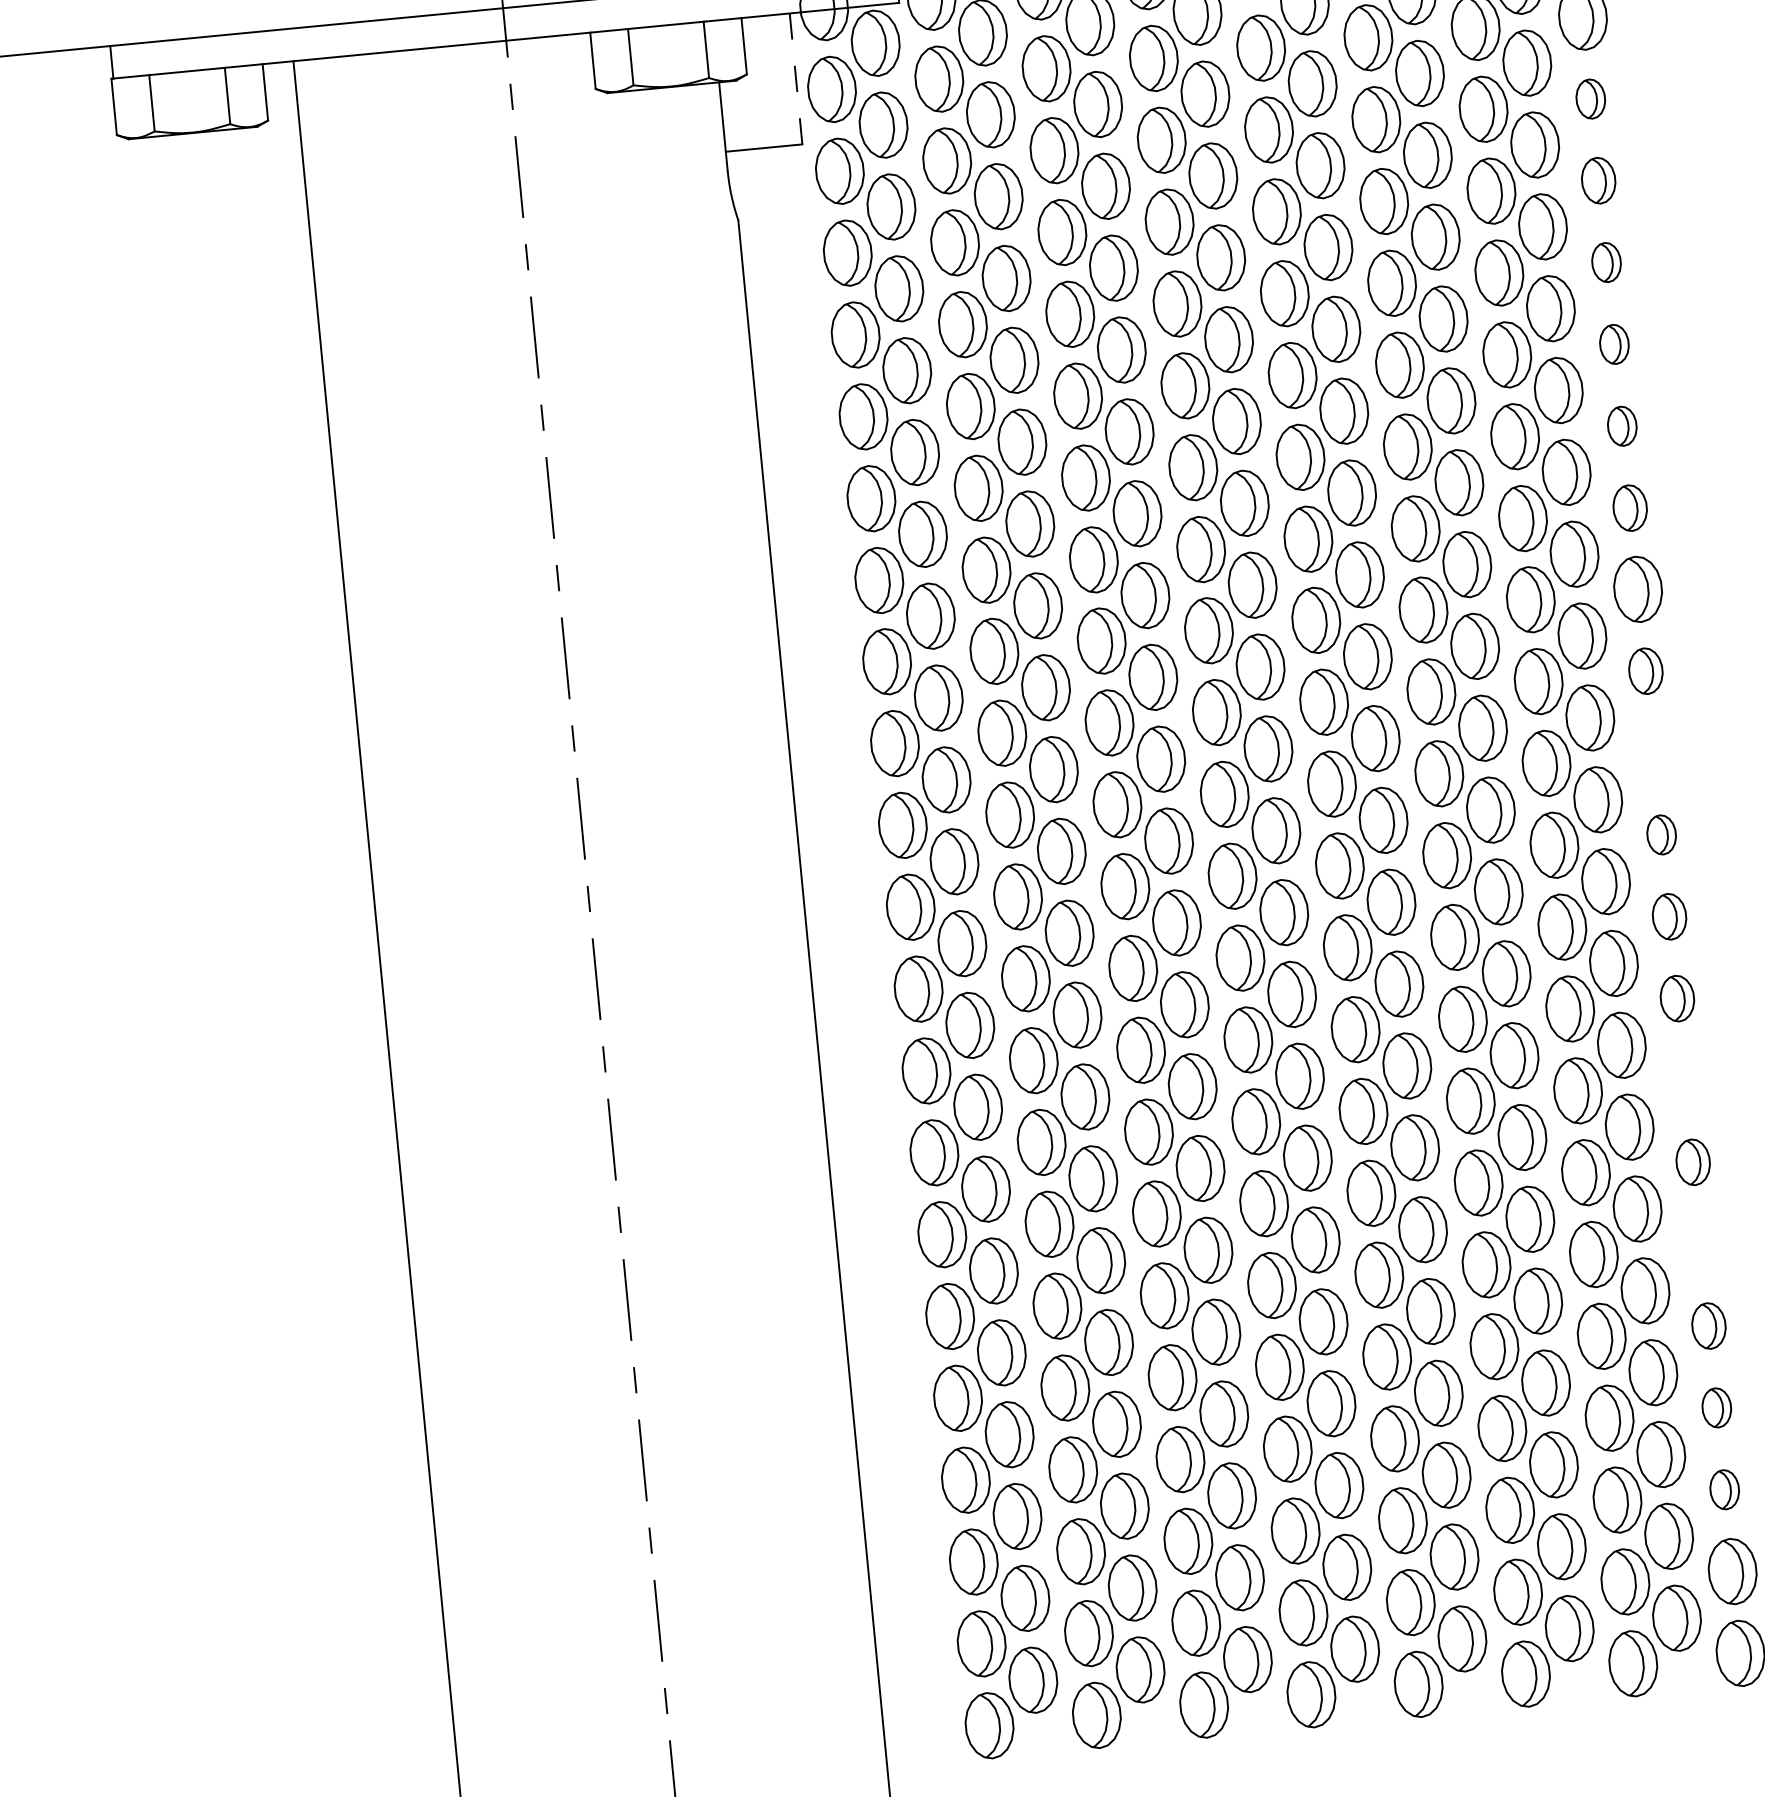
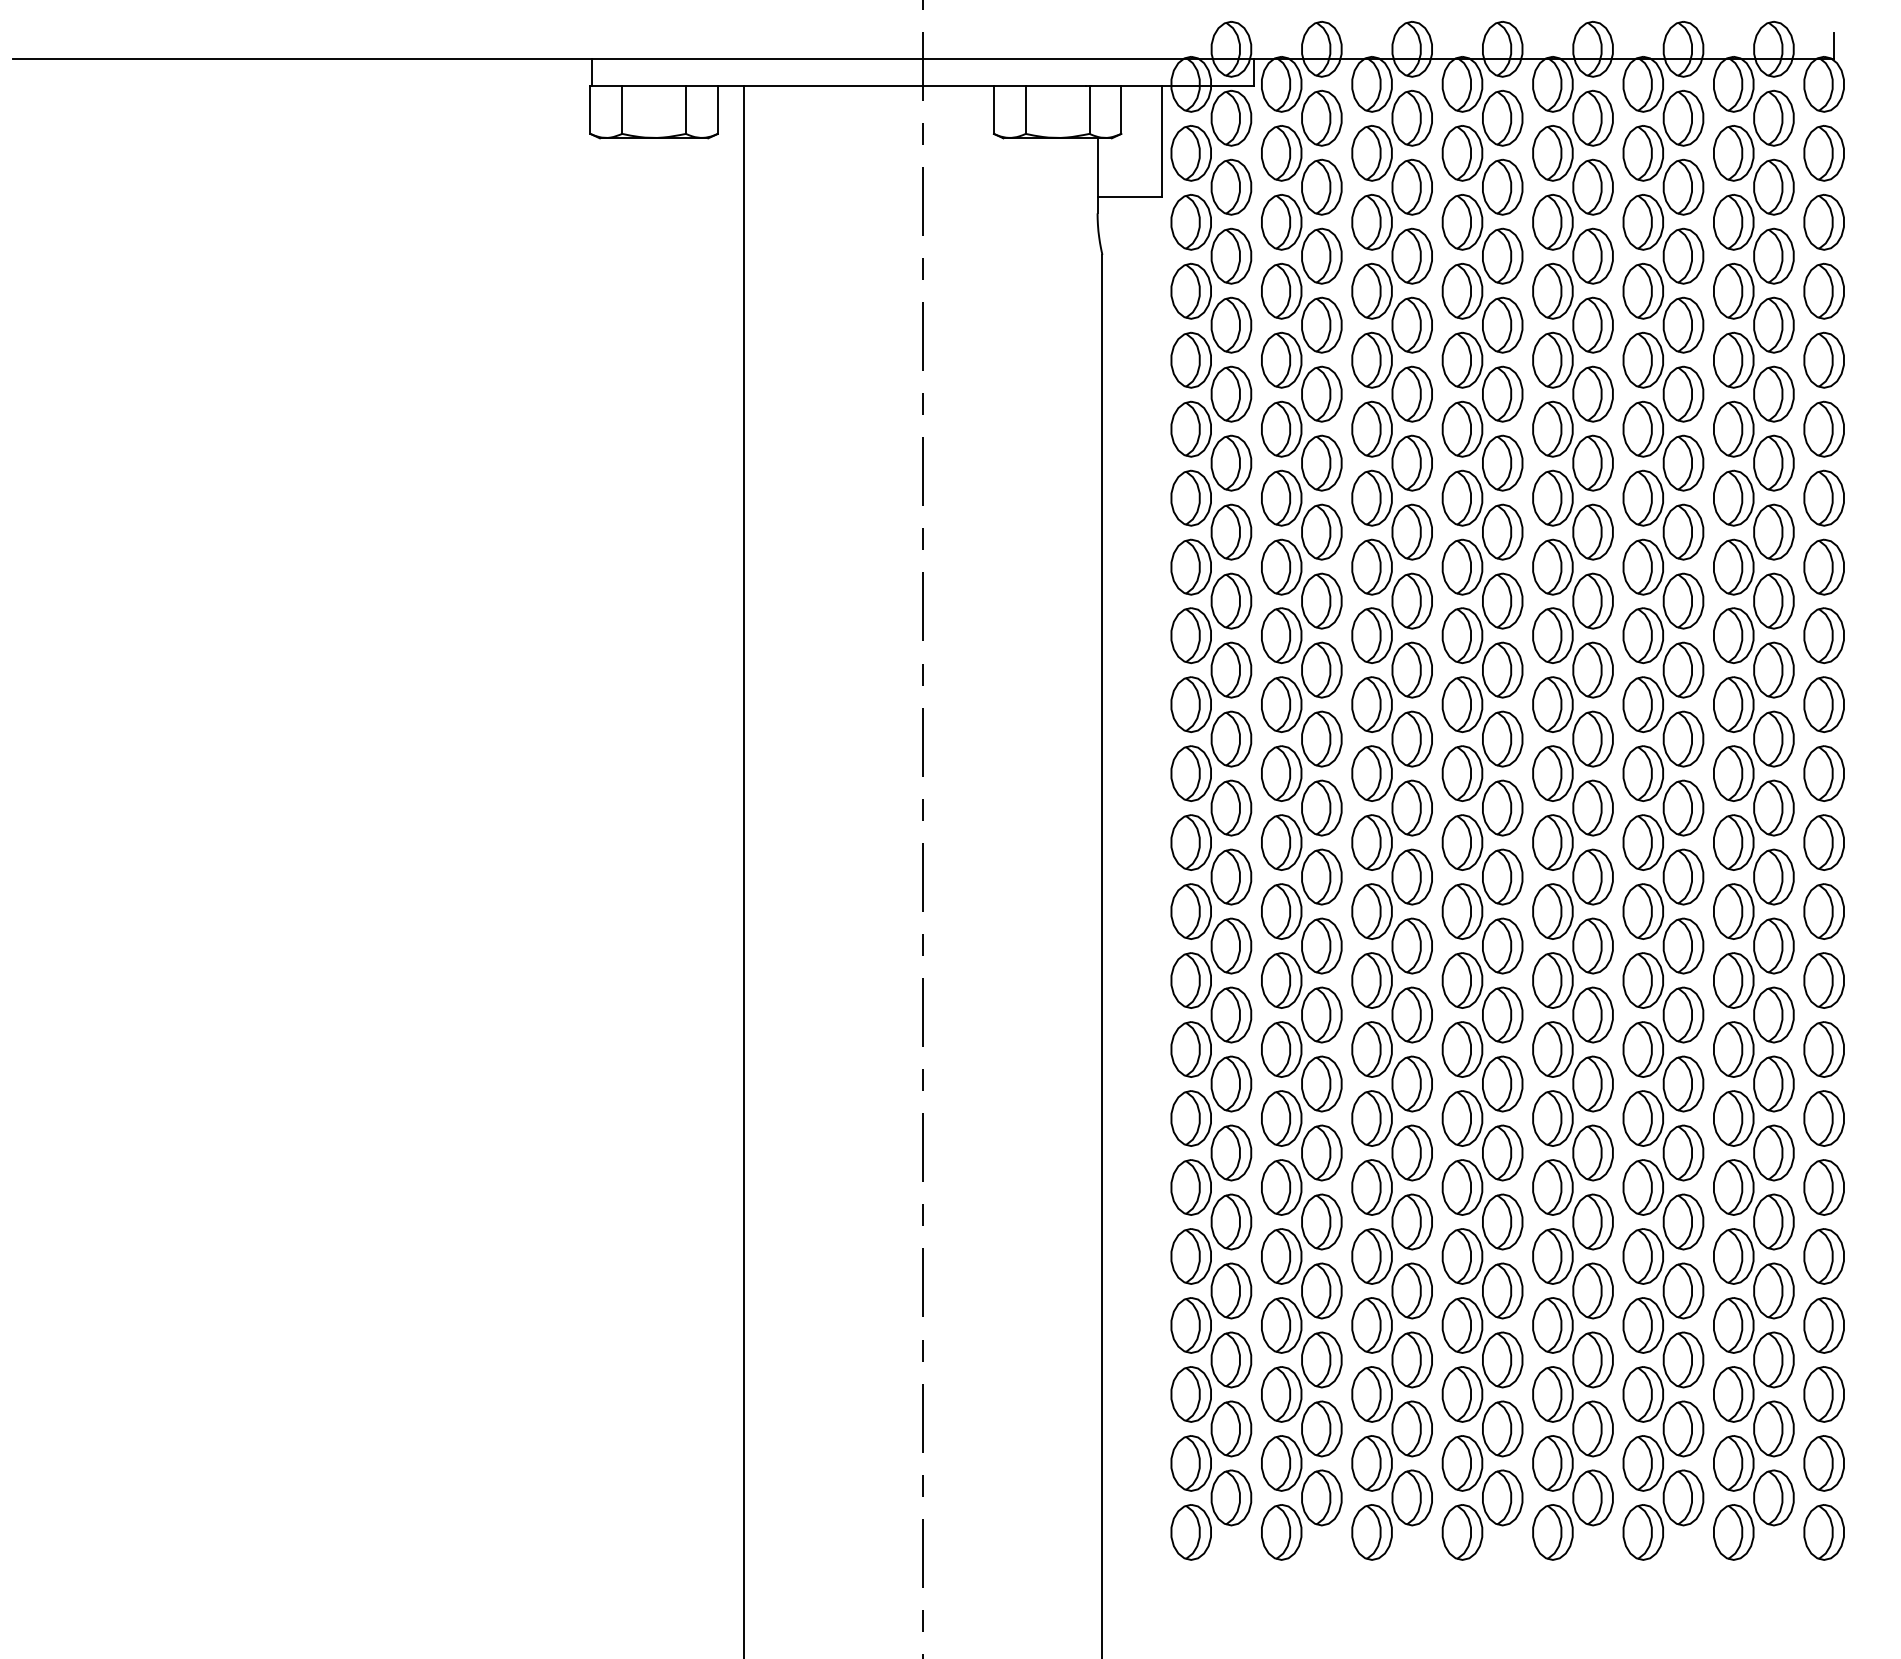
line: (796, 78) -> (1162, 141), dashed -> solid
part: (1590, 99) -> (1823, 222), size x1.67
part: (1597, 179) -> (1823, 290), size x1.43
part: (1605, 261) -> (1823, 359), size x1.67
part: (1613, 343) -> (1823, 428), size x1.67
part: (1621, 425) -> (1823, 497), size x1.67
part: (1629, 507) -> (1823, 566), size x1.43
part: (1645, 671) -> (1823, 704), size x1.43
part: (1653, 753) -> (1823, 773), added
part: (1660, 834) -> (1823, 842), size x1.67
part: (1668, 916) -> (1823, 911), size x1.43
part: (1676, 998) -> (1823, 980), size x1.43
part: (1684, 1080) -> (1823, 1049), added
part: (1692, 1162) -> (1823, 1118), size x1.43
part: (1700, 1244) -> (1823, 1187), added
part: (1708, 1326) -> (1823, 1256), size x1.43
part: (1716, 1408) -> (1823, 1325), size x1.67
part: (1723, 1489) -> (1823, 1394), size x1.67

